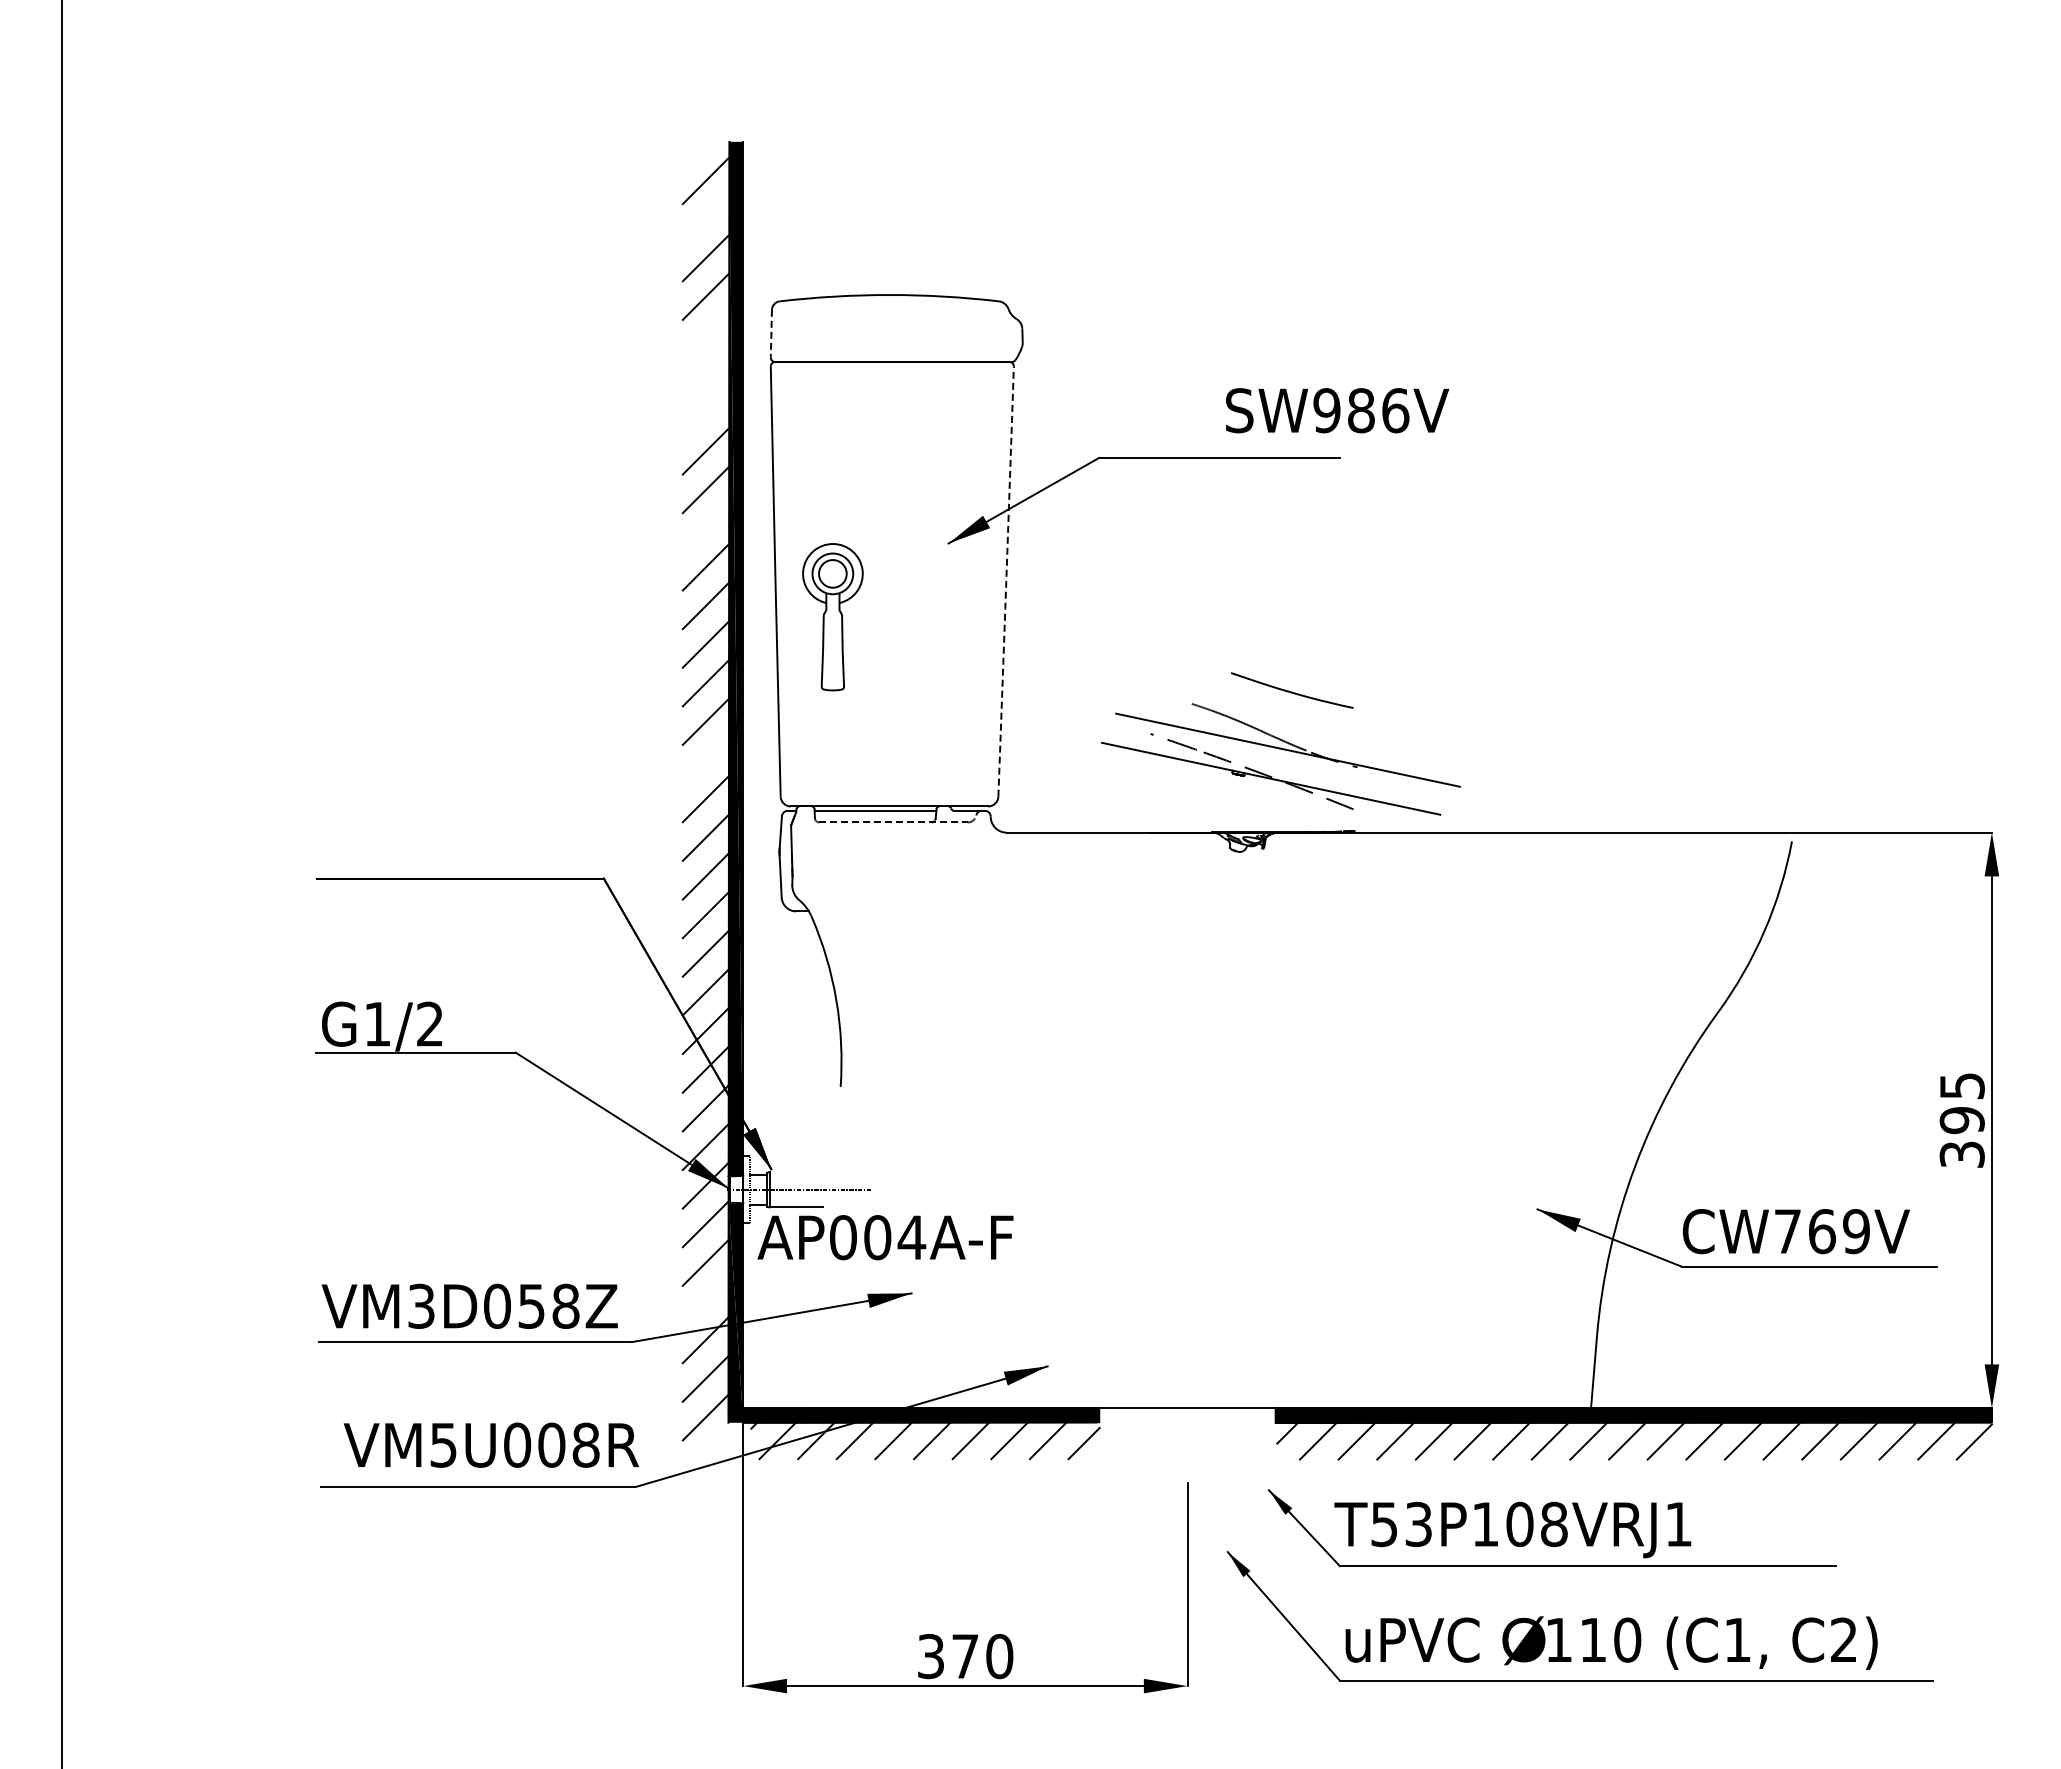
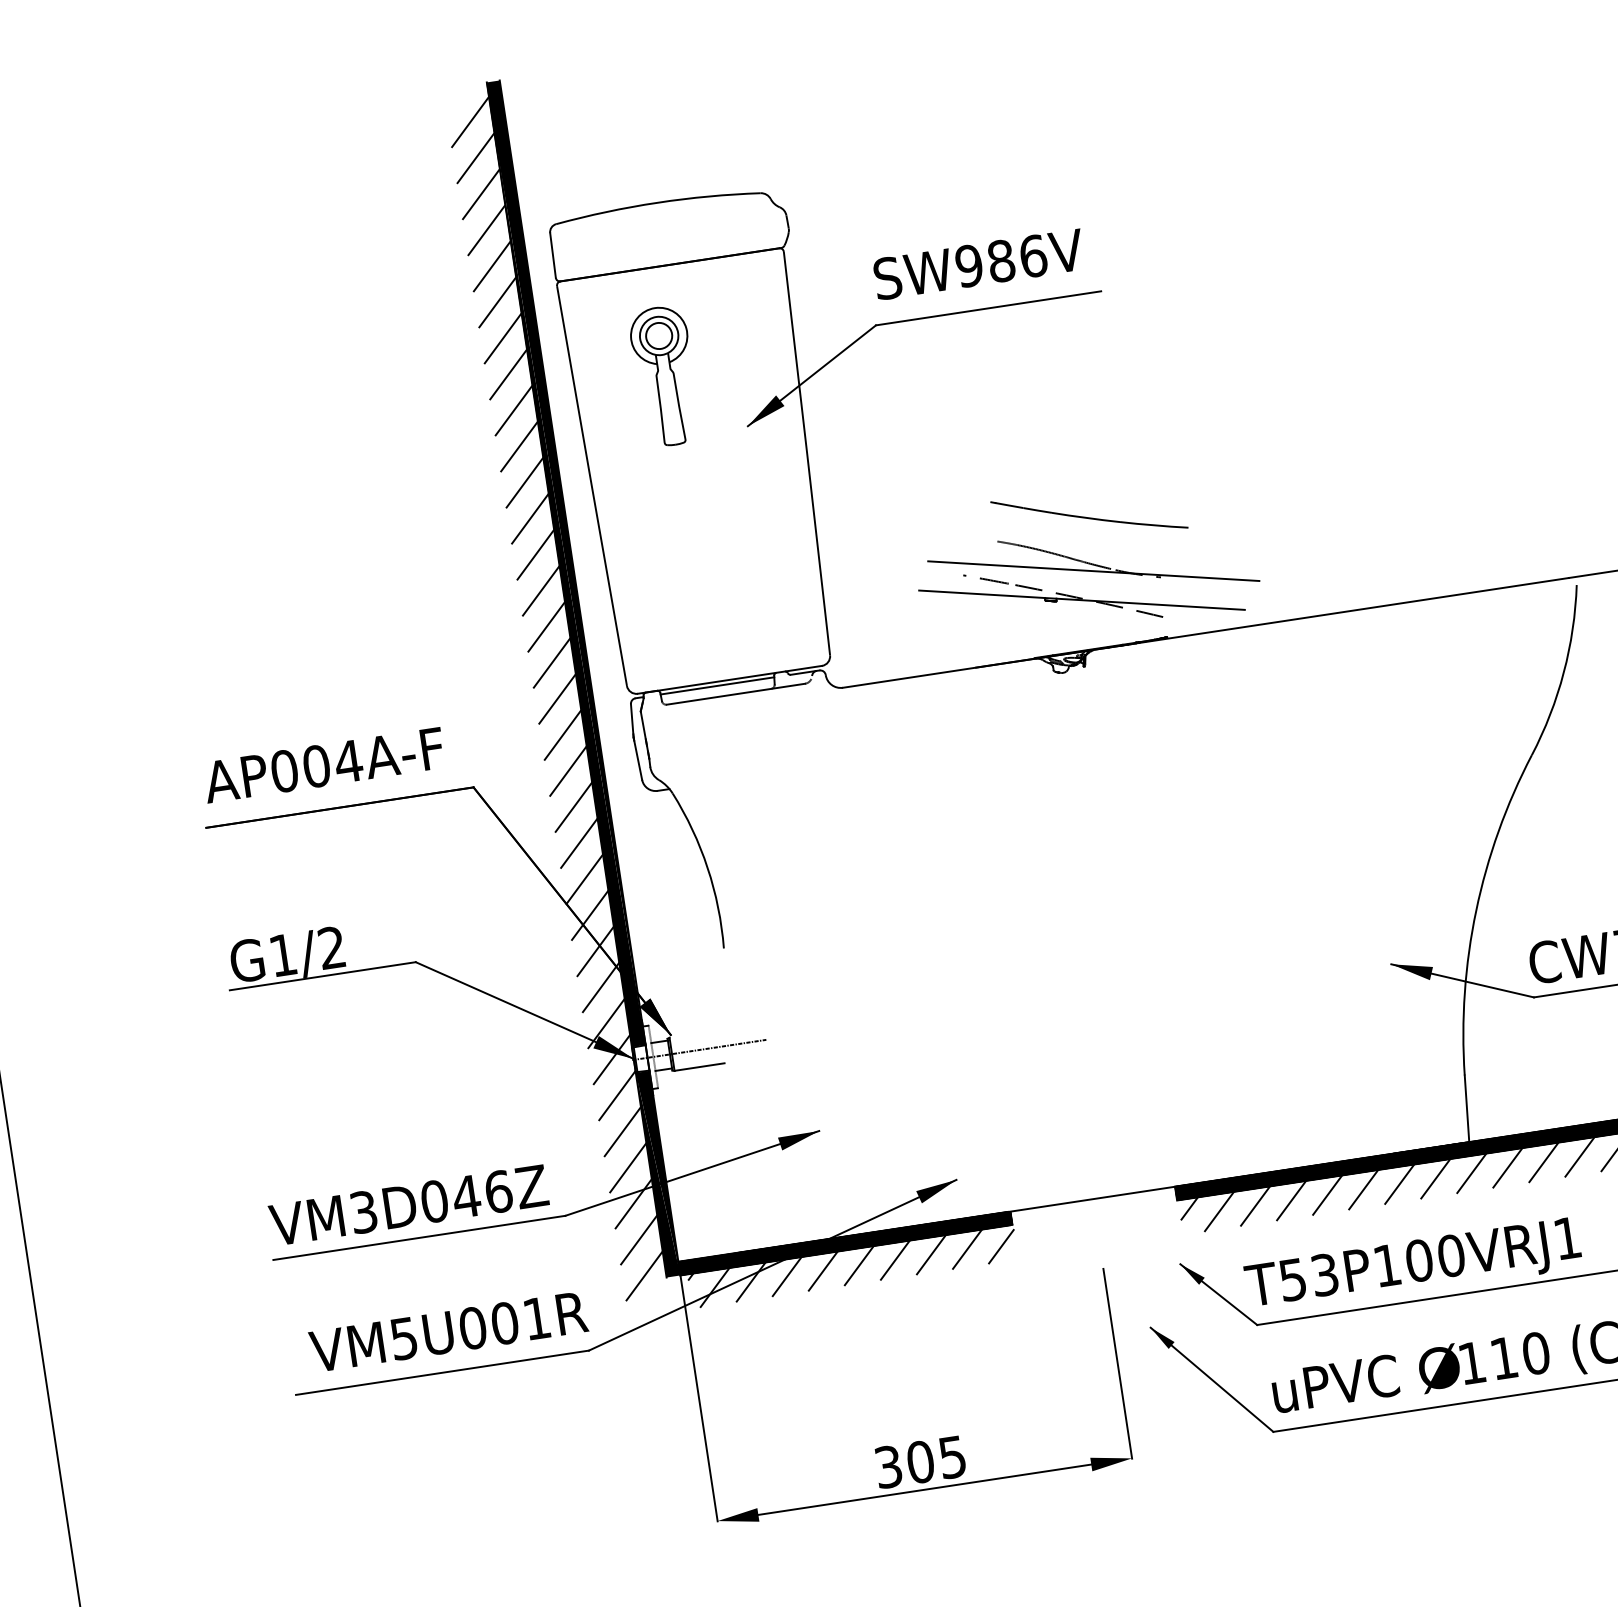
line: (705, 219) -> (475, 158), added
line: (771, 333) -> (553, 255), dashed -> solid
line: (705, 335) -> (491, 266), added
line: (705, 374) -> (497, 302), added
text: (1337, 410) -> (979, 264), moved
line: (705, 412) -> (502, 338), added
line: (705, 528) -> (519, 446), added
arc: (1006, 581) -> (807, 453), dashed -> solid
part: (832, 617) -> (664, 376), moved
part: (1292, 690) -> (1089, 514), size x1.67
line: (705, 760) -> (551, 662), added
line: (894, 822) -> (736, 694), dashed -> solid
text: (885, 1237) -> (323, 765), moved
line: (705, 1301) -> (628, 1167), added
text: (548, 1305) -> (482, 1193), VM3D058Z -> VM3D046Z
text: (585, 1444) -> (536, 1317), VM5U008R -> VM5U001R
text: (1553, 1524) -> (1450, 1256), T53P108VRJ1 -> T53P100VRJ1
text: (982, 1656) -> (936, 1459), 370 -> 305

